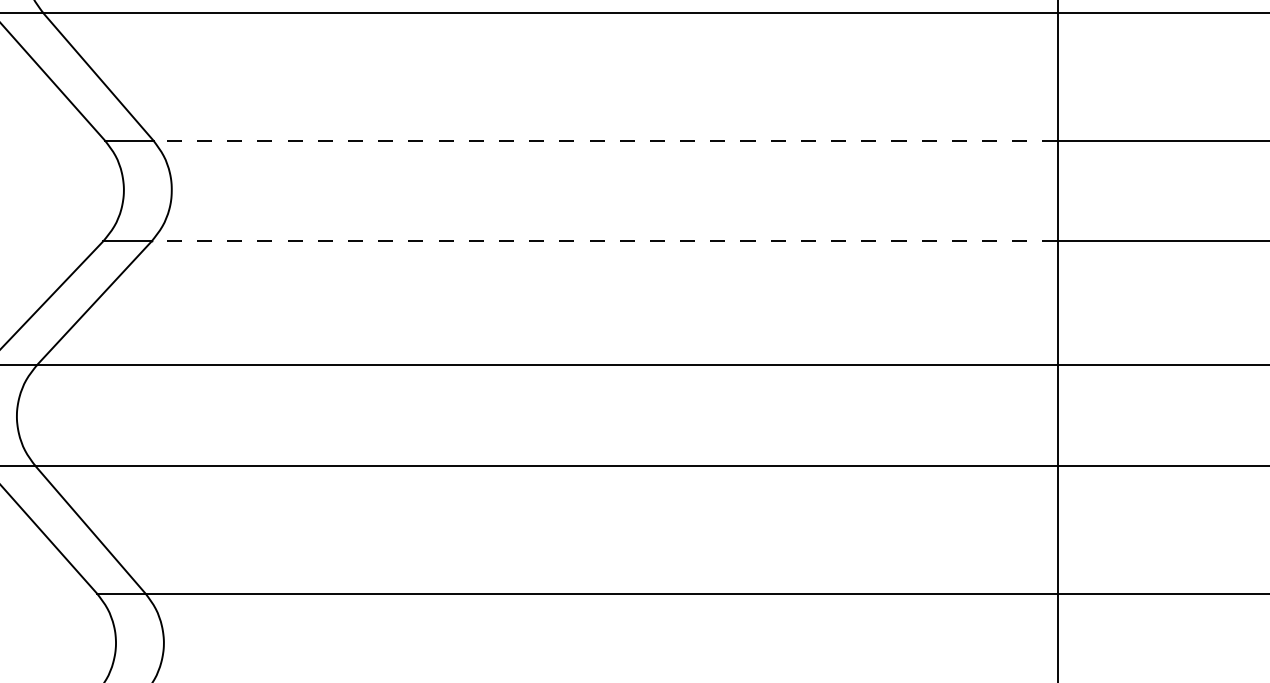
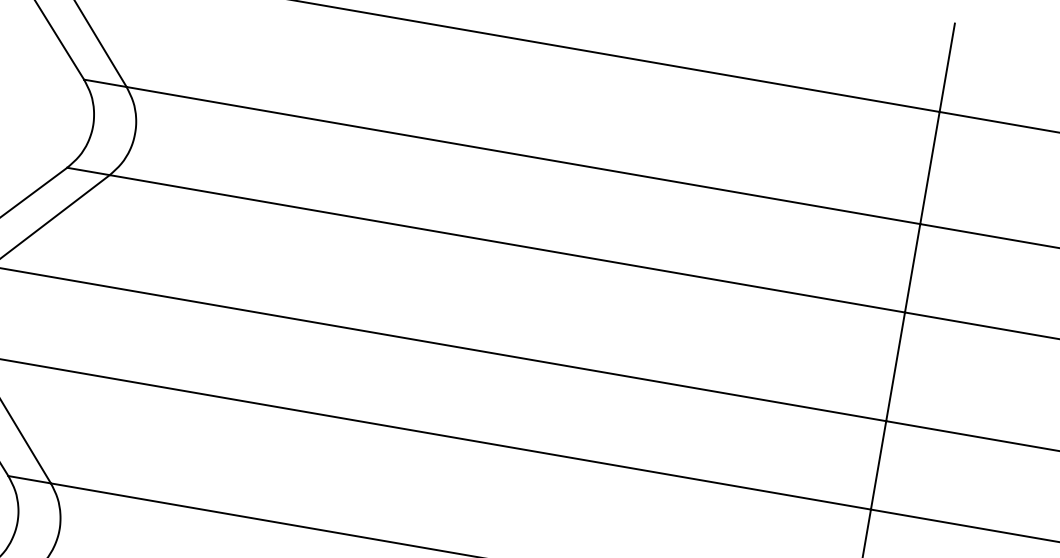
line: (605, 140) -> (523, 155), dashed -> solid
line: (604, 241) -> (507, 243), dashed -> solid

